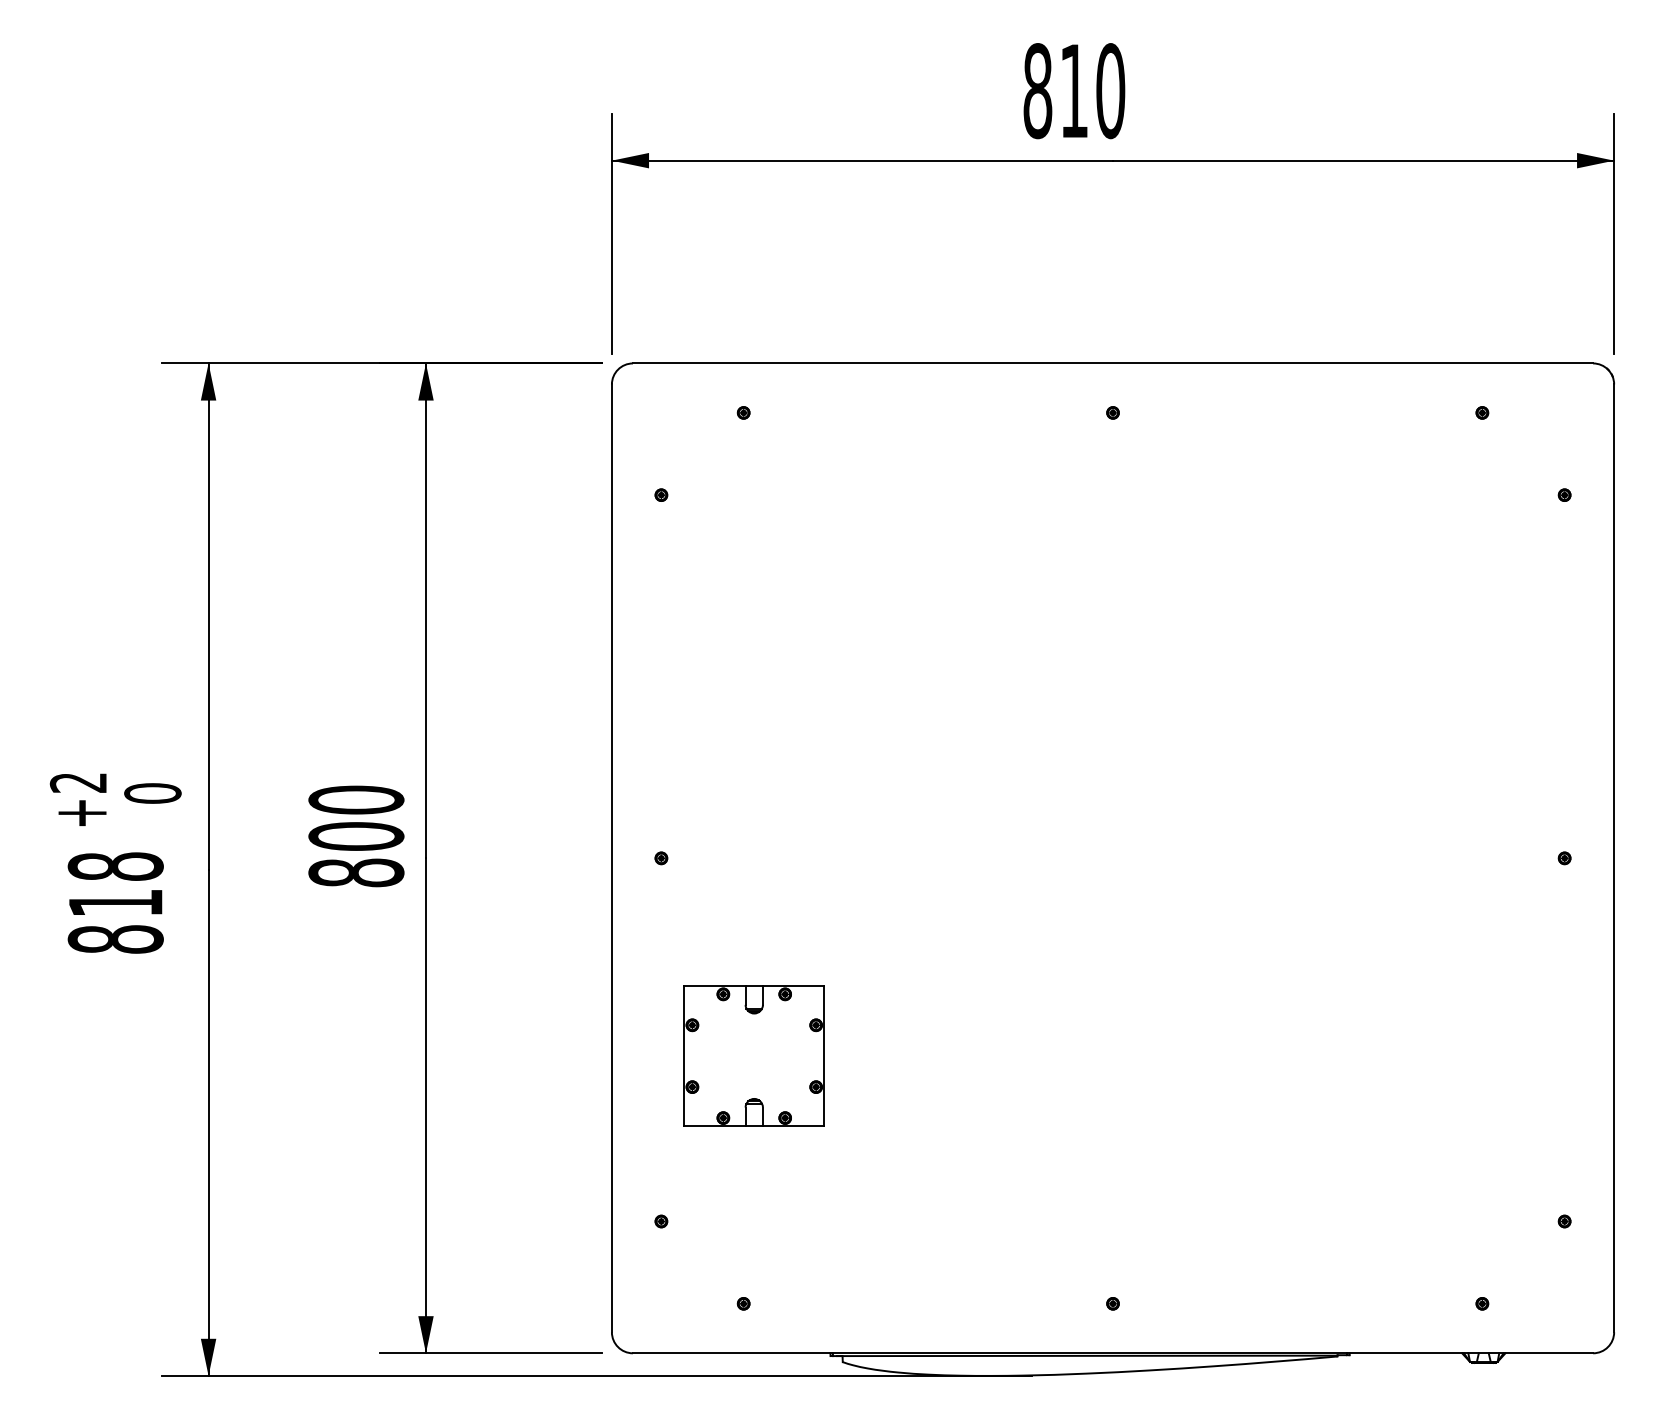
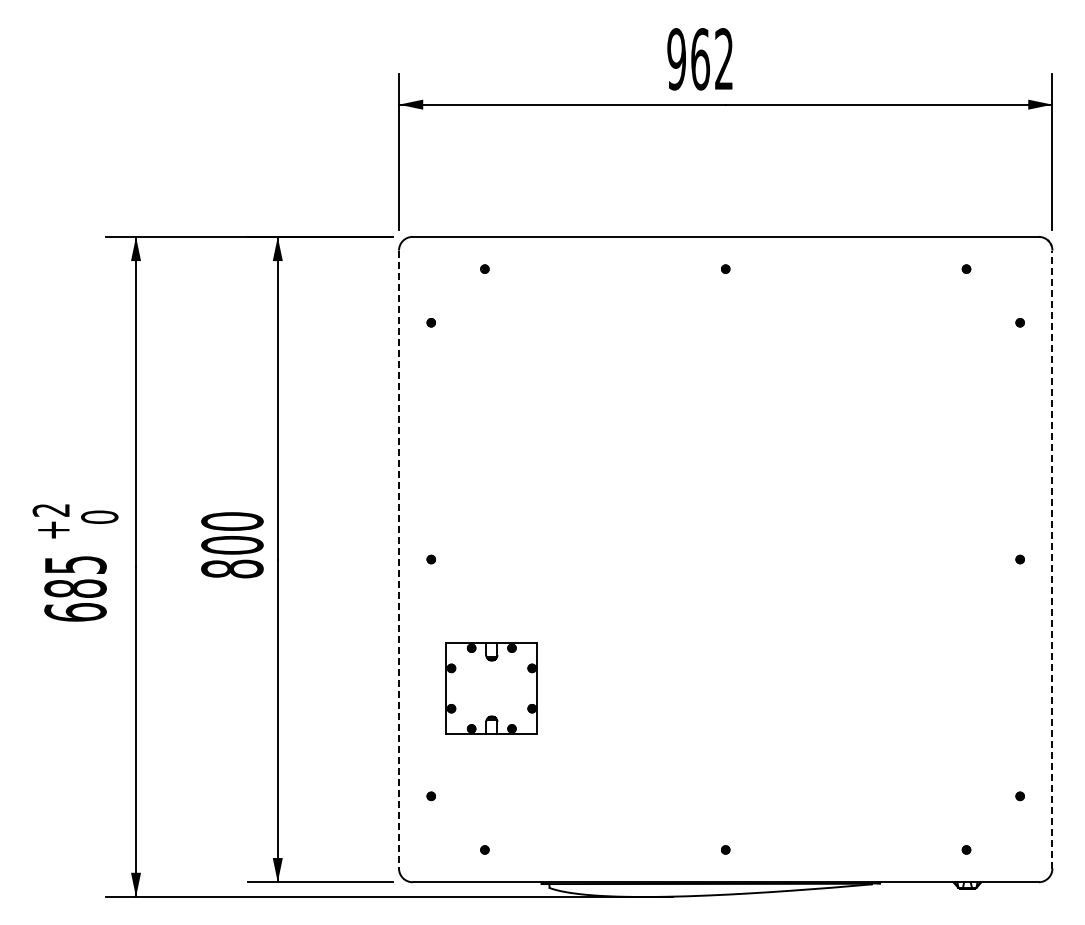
text: (1074, 91) -> (700, 59), 810 -> 962
line: (612, 858) -> (399, 559), solid -> dashed
line: (1614, 858) -> (1052, 559), solid -> dashed
text: (115, 902) -> (75, 588), 818 -> 685

